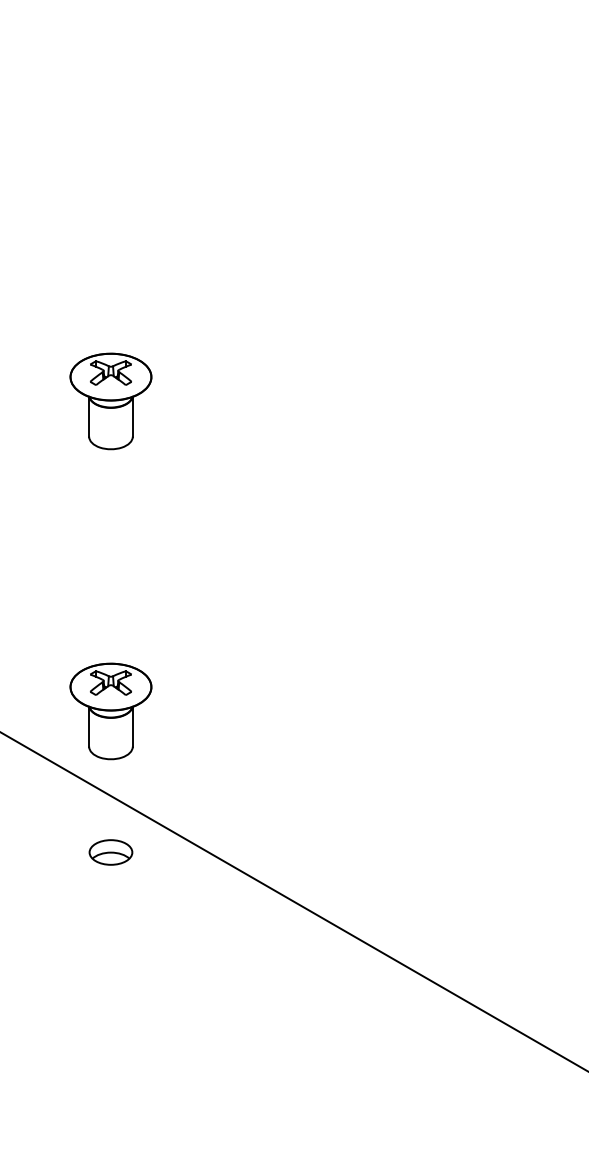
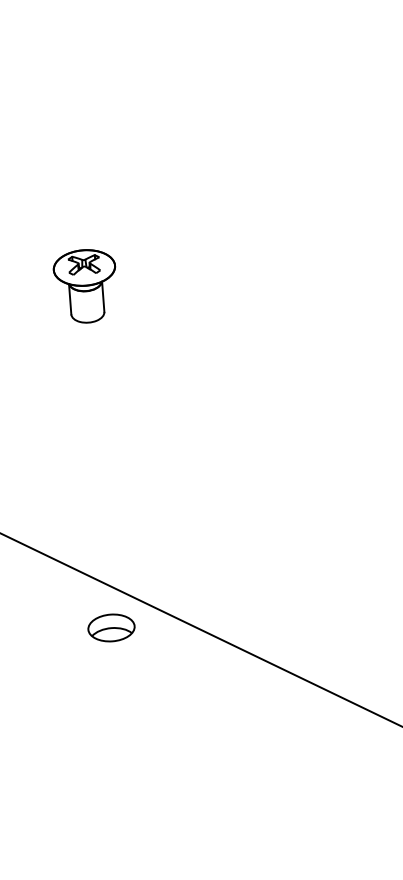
part: (110, 711) -> (103, 521), removed
part: (110, 852) -> (111, 628), size x1.43

